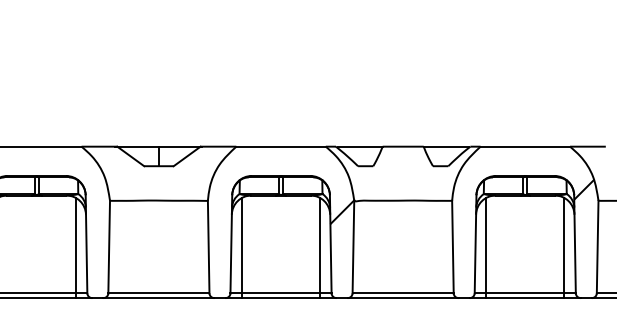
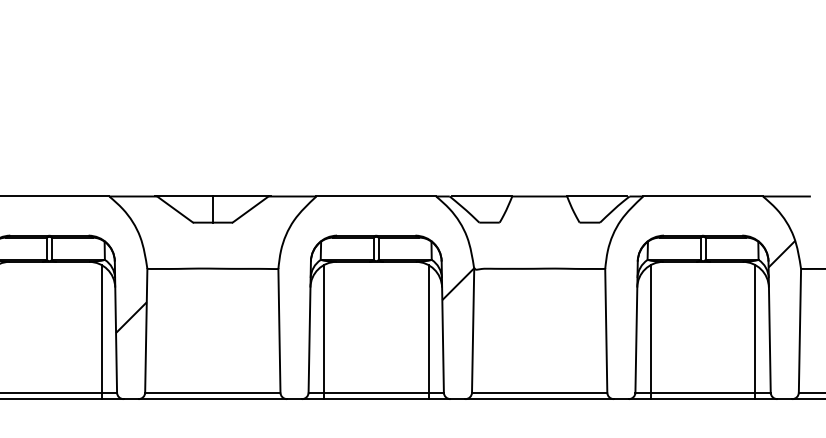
hatch: (97, 236) -> (130, 316), added

